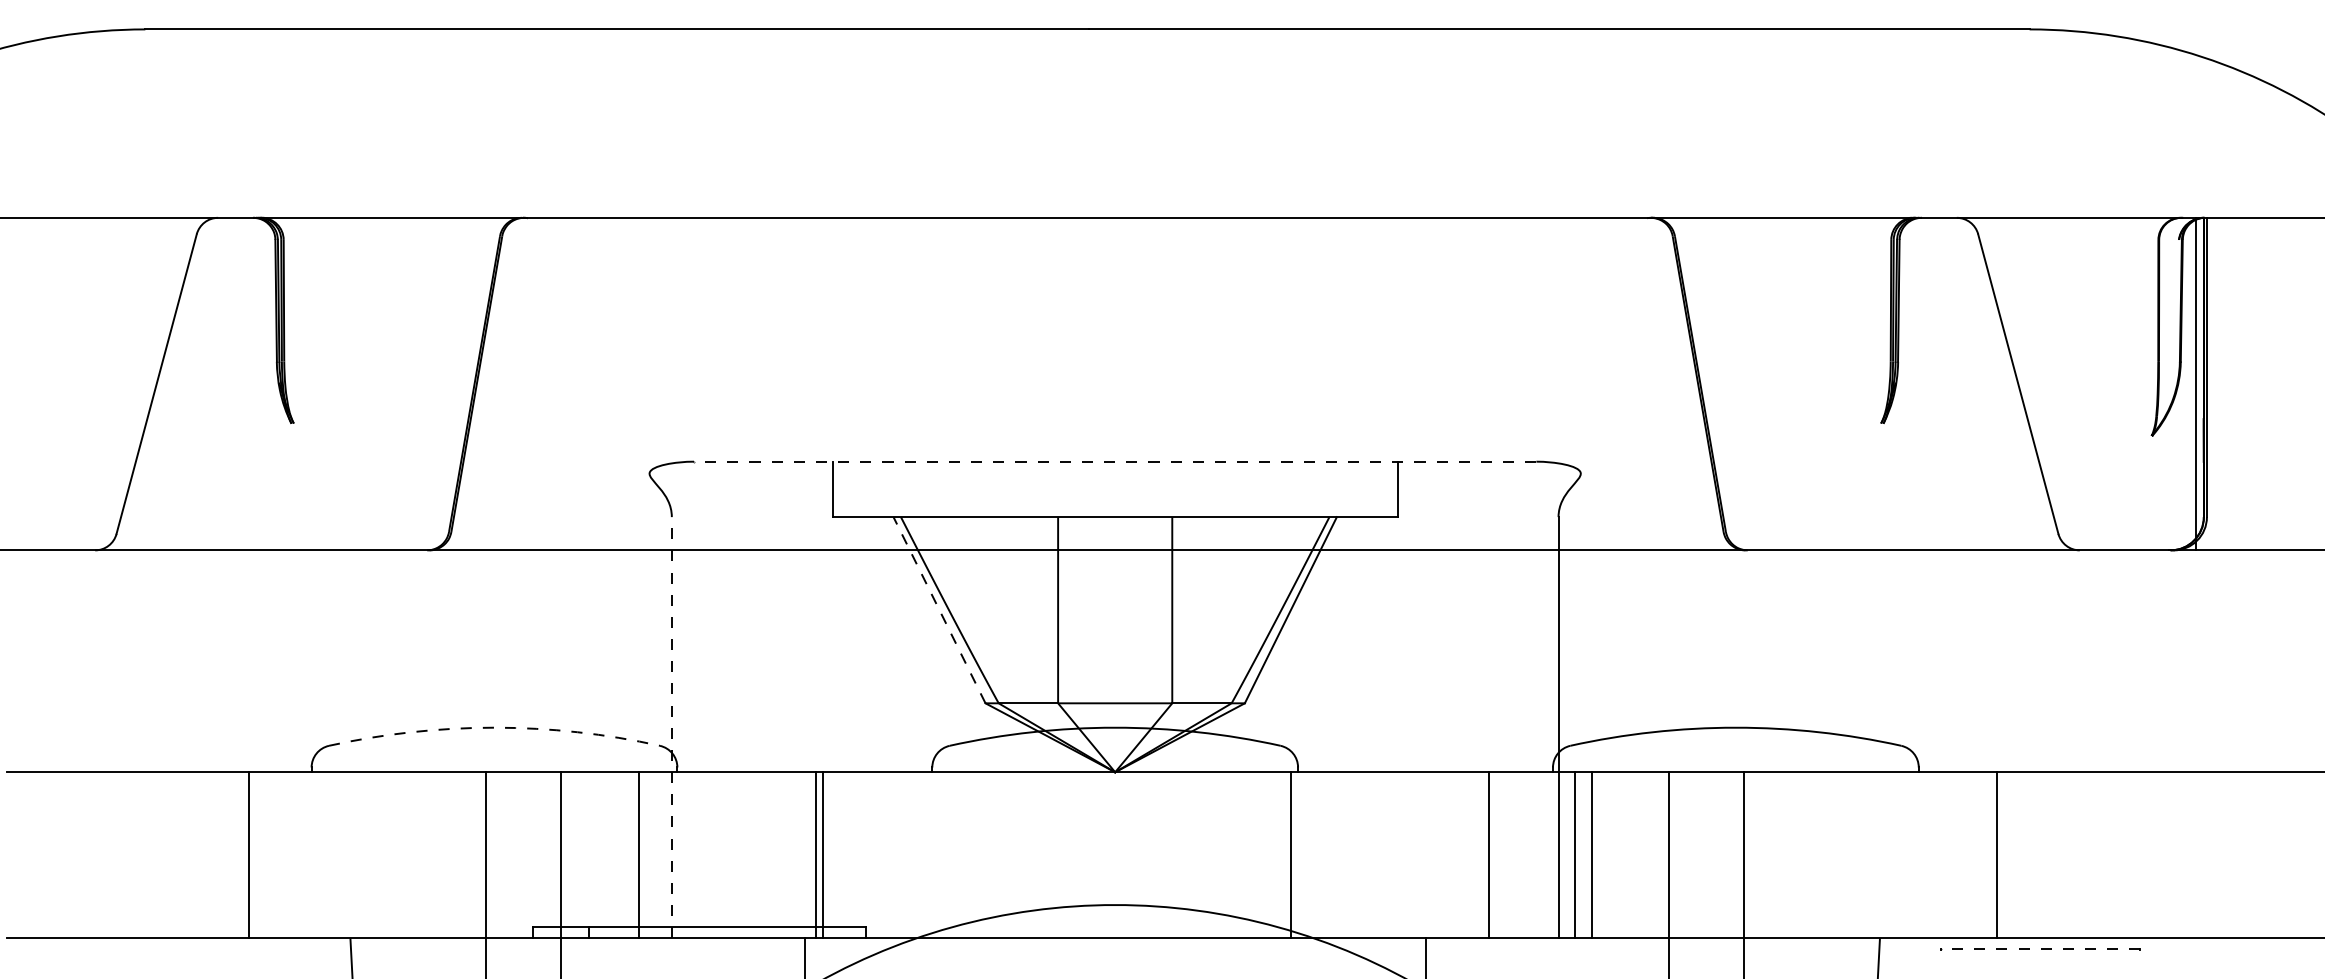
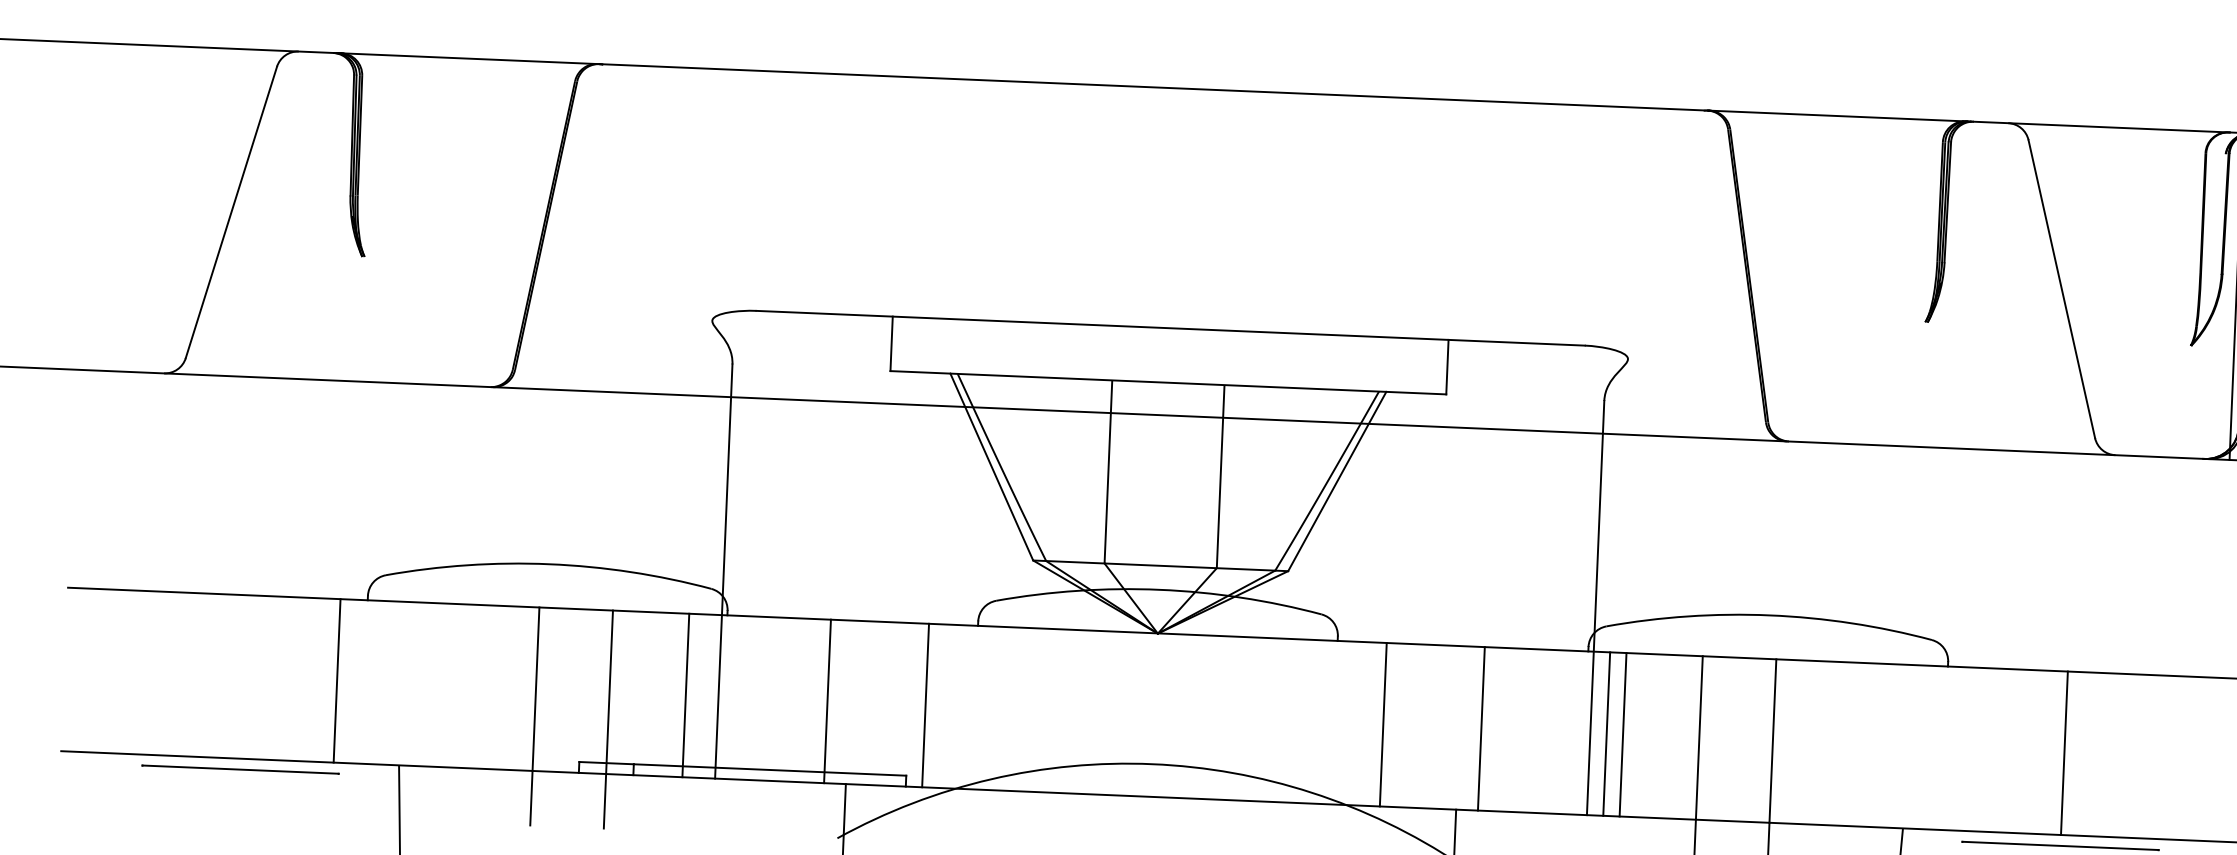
line: (1114, 461) -> (1169, 328), dashed -> solid
line: (939, 610) -> (991, 467), dashed -> solid
arc: (494, 727) -> (549, 564), dashed -> solid
line: (671, 727) -> (723, 571), dashed -> solid
line: (248, 855) -> (336, 681), moved
line: (815, 855) -> (827, 701), moved
line: (823, 855) -> (925, 705), moved
line: (1290, 855) -> (1382, 725), moved
line: (1488, 855) -> (1481, 729), moved
line: (1996, 855) -> (2064, 753), moved
line: (189, 949) -> (240, 769), added
line: (2040, 949) -> (2060, 846), dashed -> solid

